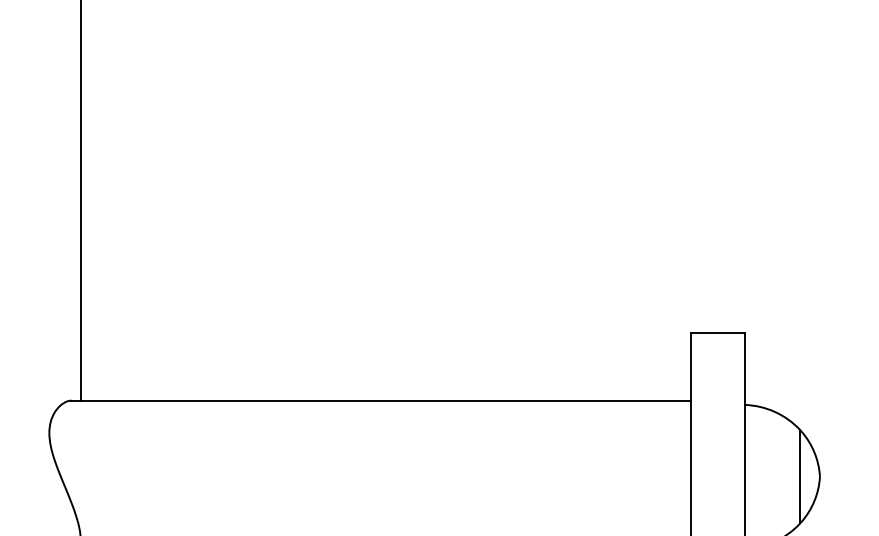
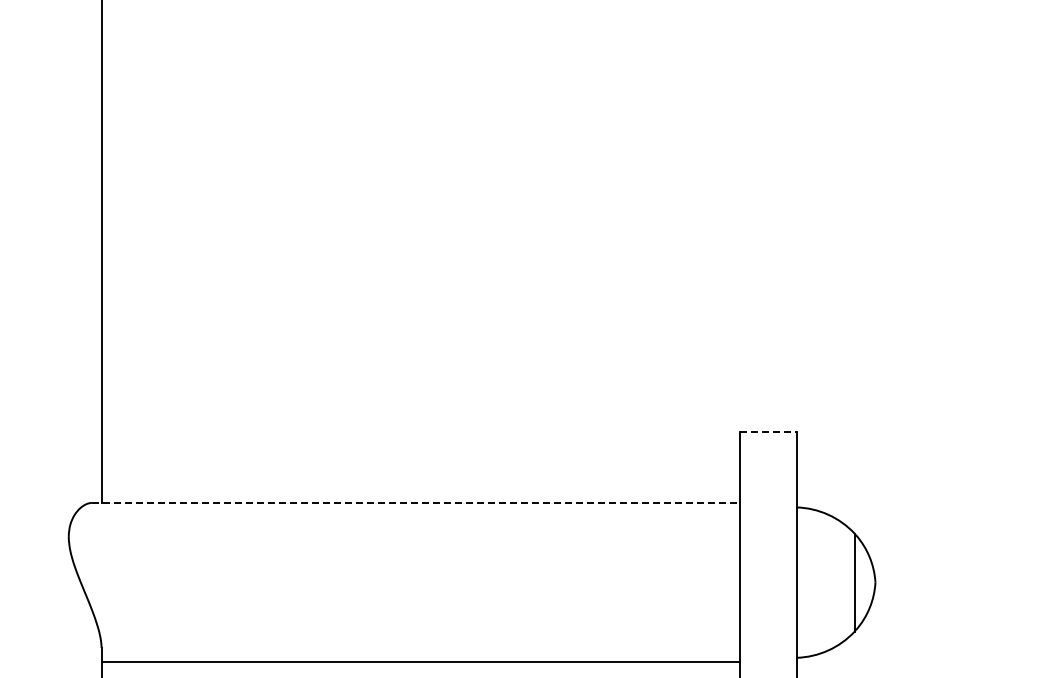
line: (717, 333) -> (768, 432), solid -> dashed
line: (381, 400) -> (416, 502), solid -> dashed

